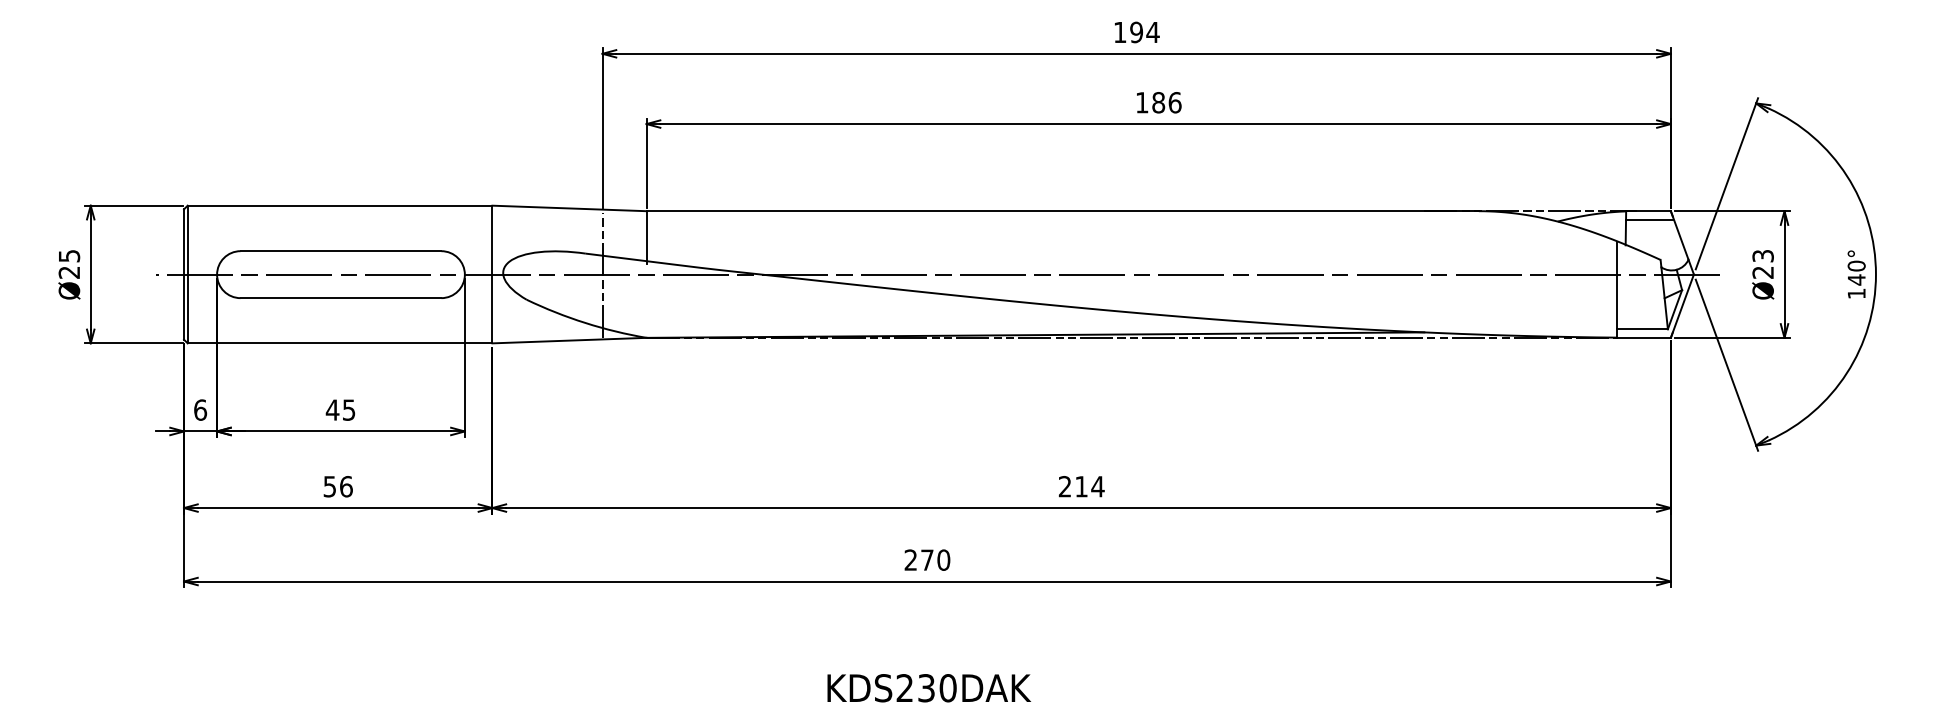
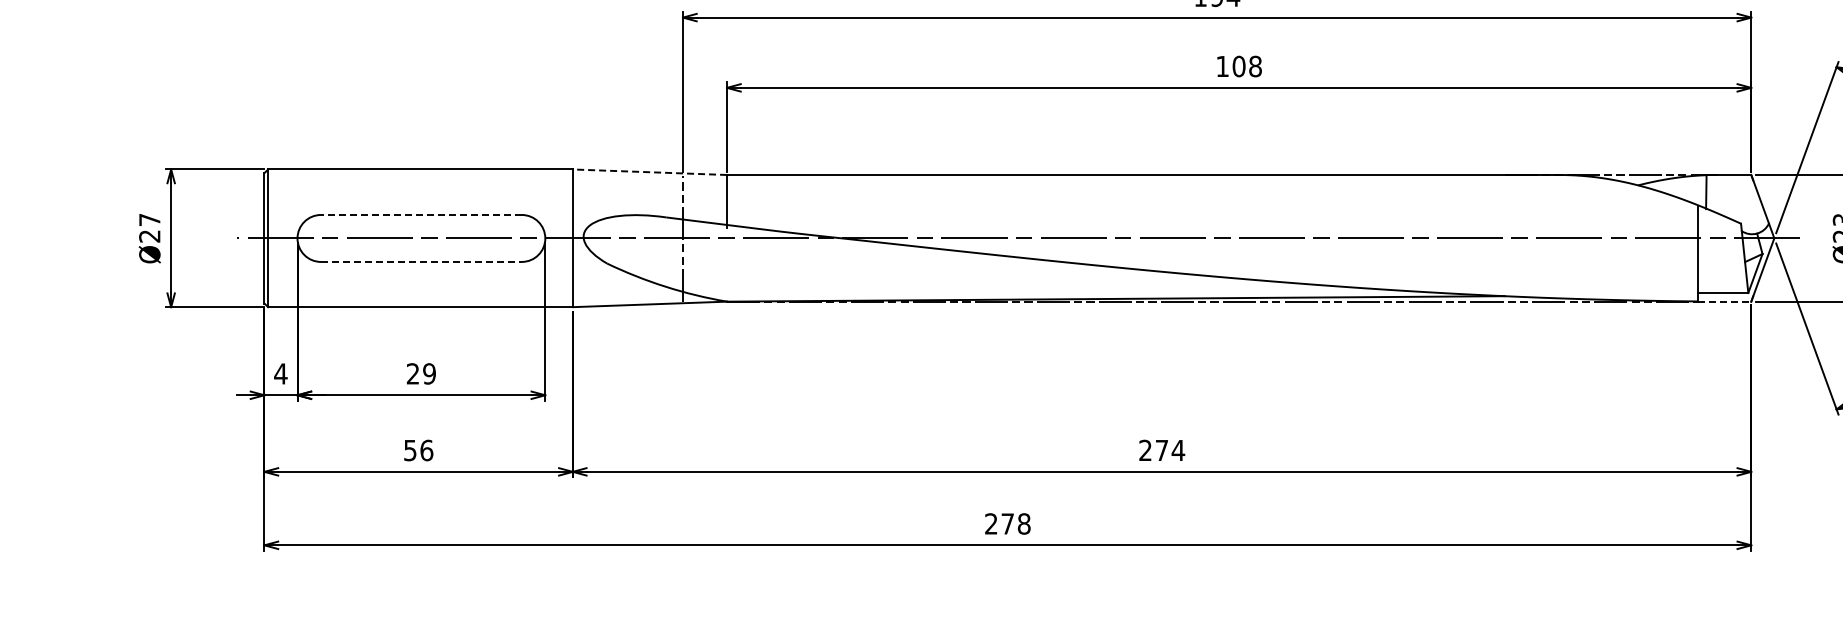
text: (1166, 102) -> (1246, 66), 186 -> 108
line: (569, 208) -> (649, 172), solid -> dashed
line: (1649, 219) -> (1729, 183), removed
line: (340, 251) -> (420, 215), solid -> dashed
text: (69, 256) -> (149, 220), Ø25 -> Ø27
line: (341, 298) -> (421, 262), solid -> dashed
line: (1644, 337) -> (1724, 301), solid -> dashed
text: (200, 409) -> (280, 373), 6 -> 4
text: (340, 409) -> (420, 373), 45 -> 29
text: (1081, 486) -> (1161, 450), 214 -> 274
text: (943, 559) -> (1023, 523), 270 -> 278

